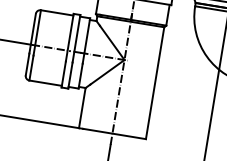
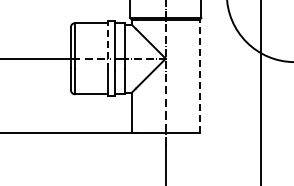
line: (70, 37) -> (108, 45), solid -> dashed
line: (154, 83) -> (199, 76), solid -> dashed

